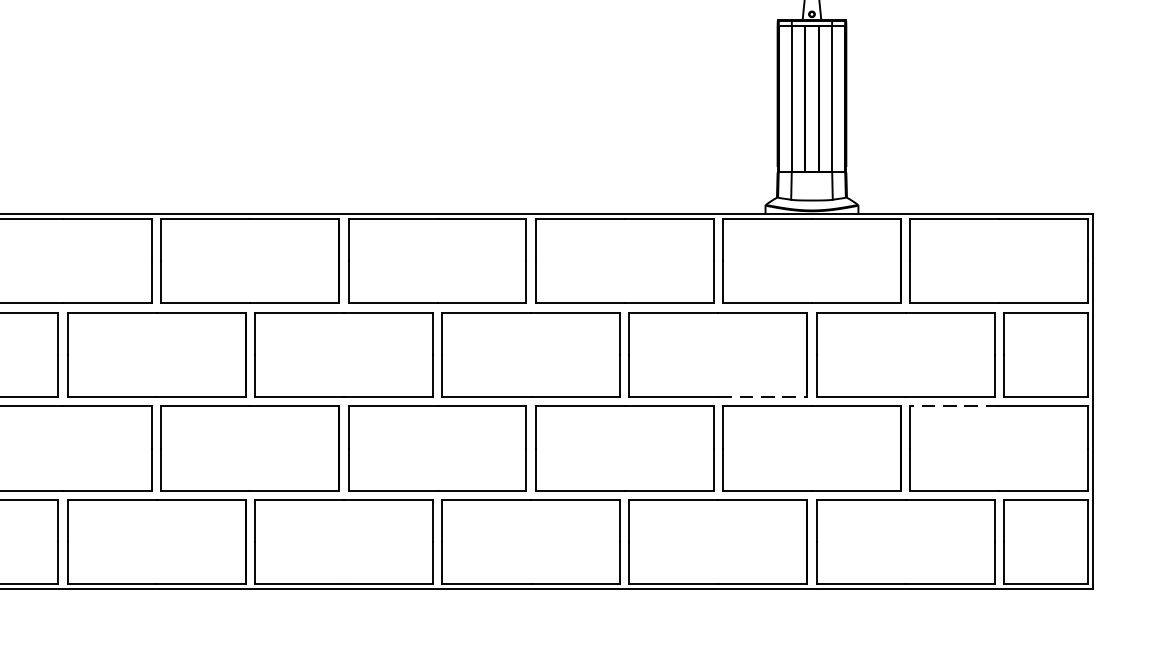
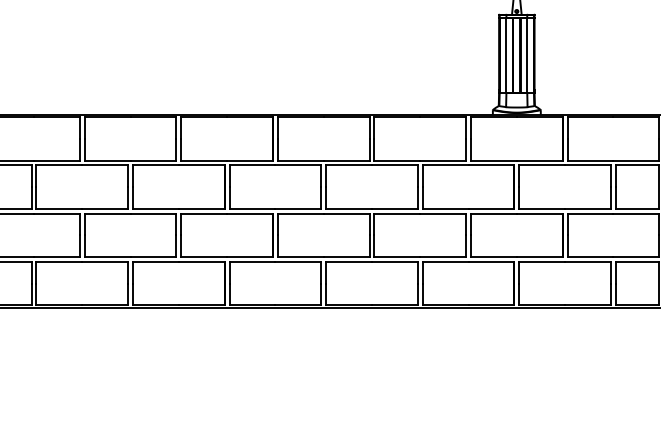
line: (762, 396) -> (491, 208), dashed -> solid
line: (954, 405) -> (590, 213), dashed -> solid

